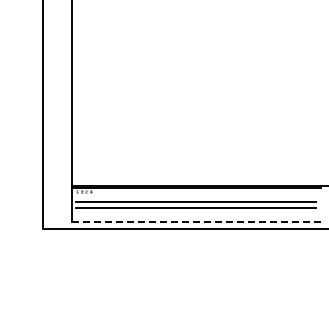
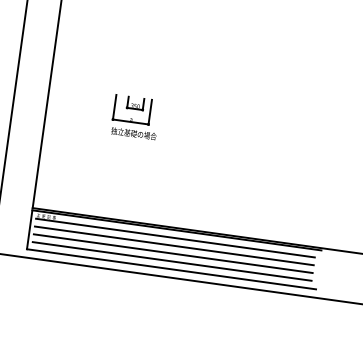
part: (147, 97) -> (134, 117), added
line: (196, 194) -> (176, 237), added
line: (196, 215) -> (172, 262), added
line: (196, 221) -> (171, 269), dashed -> solid

